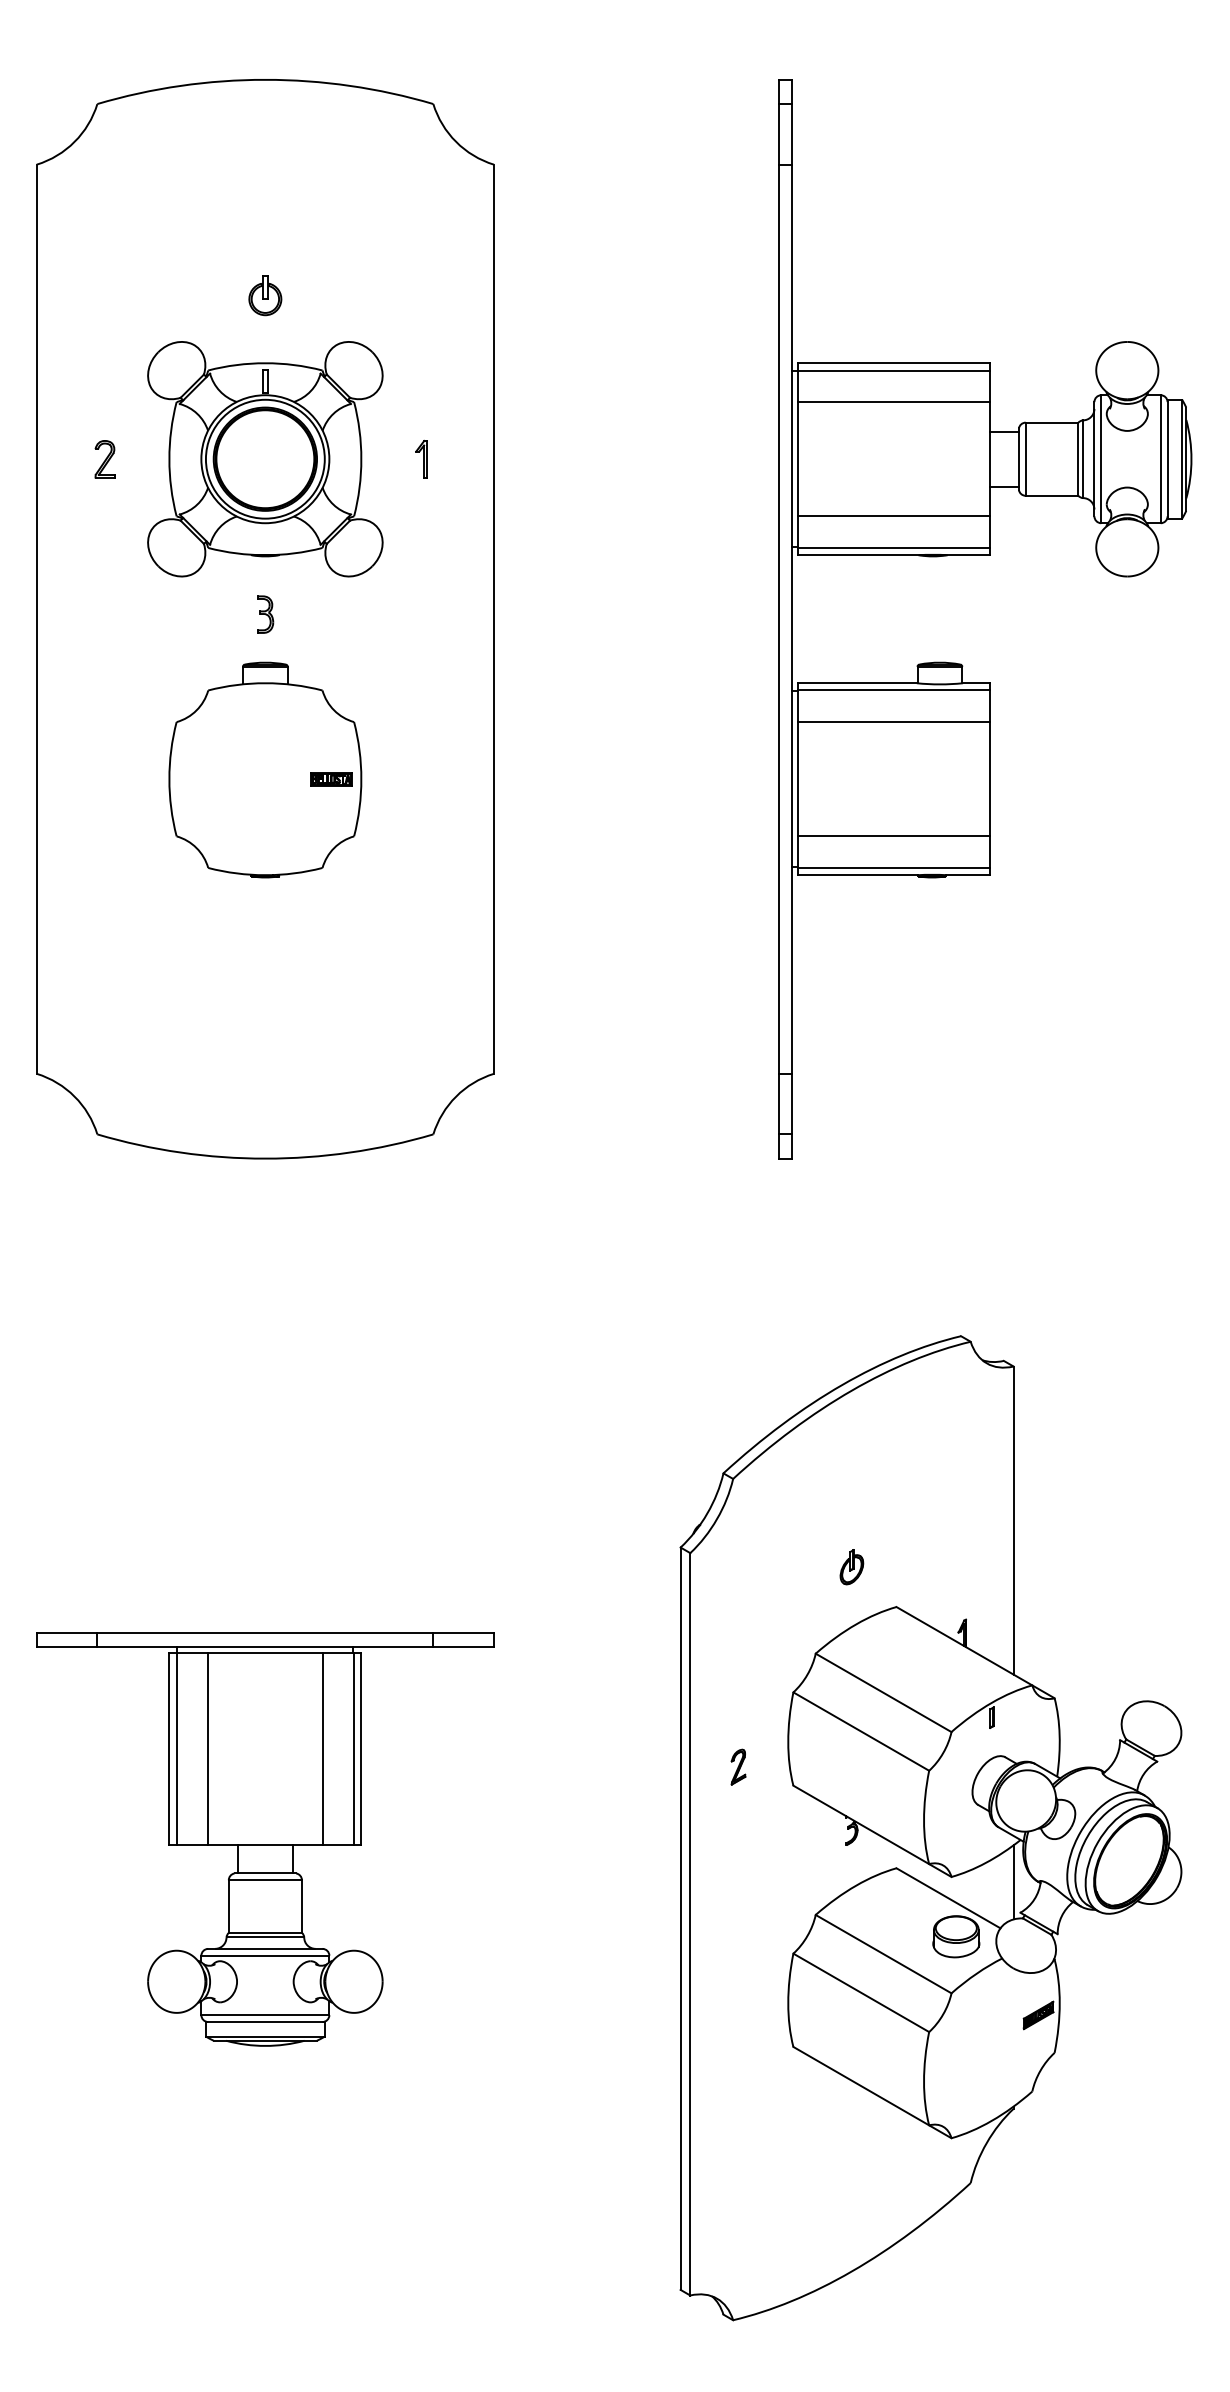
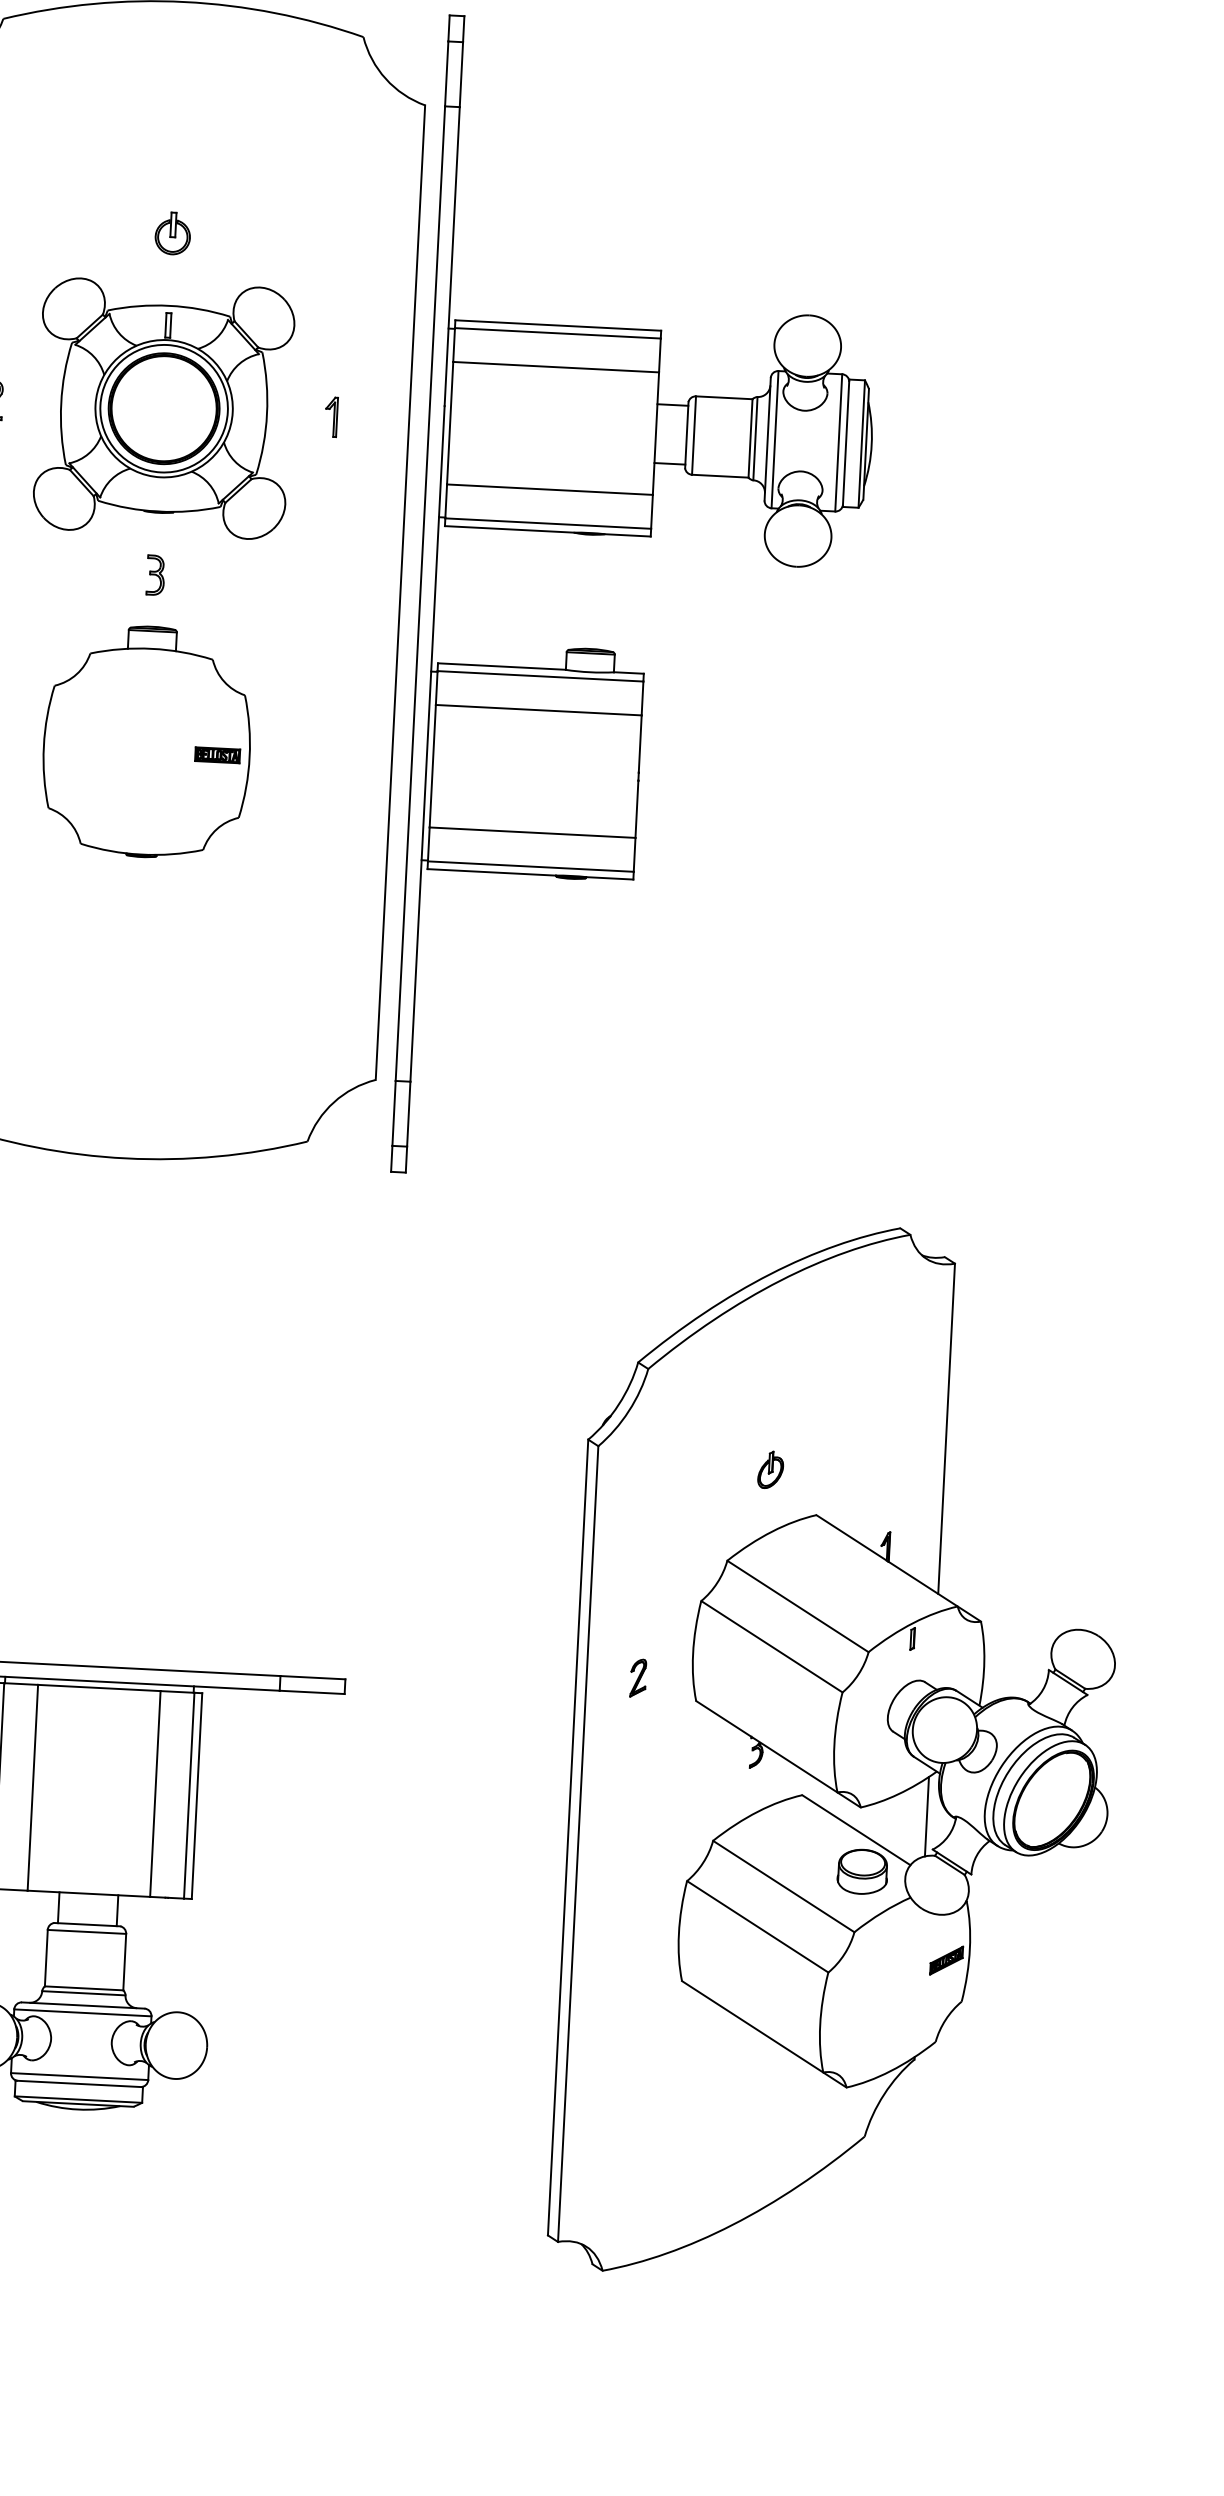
part: (962, 664) -> (615, 652), moved
part: (930, 1828) -> (840, 1754), moved

